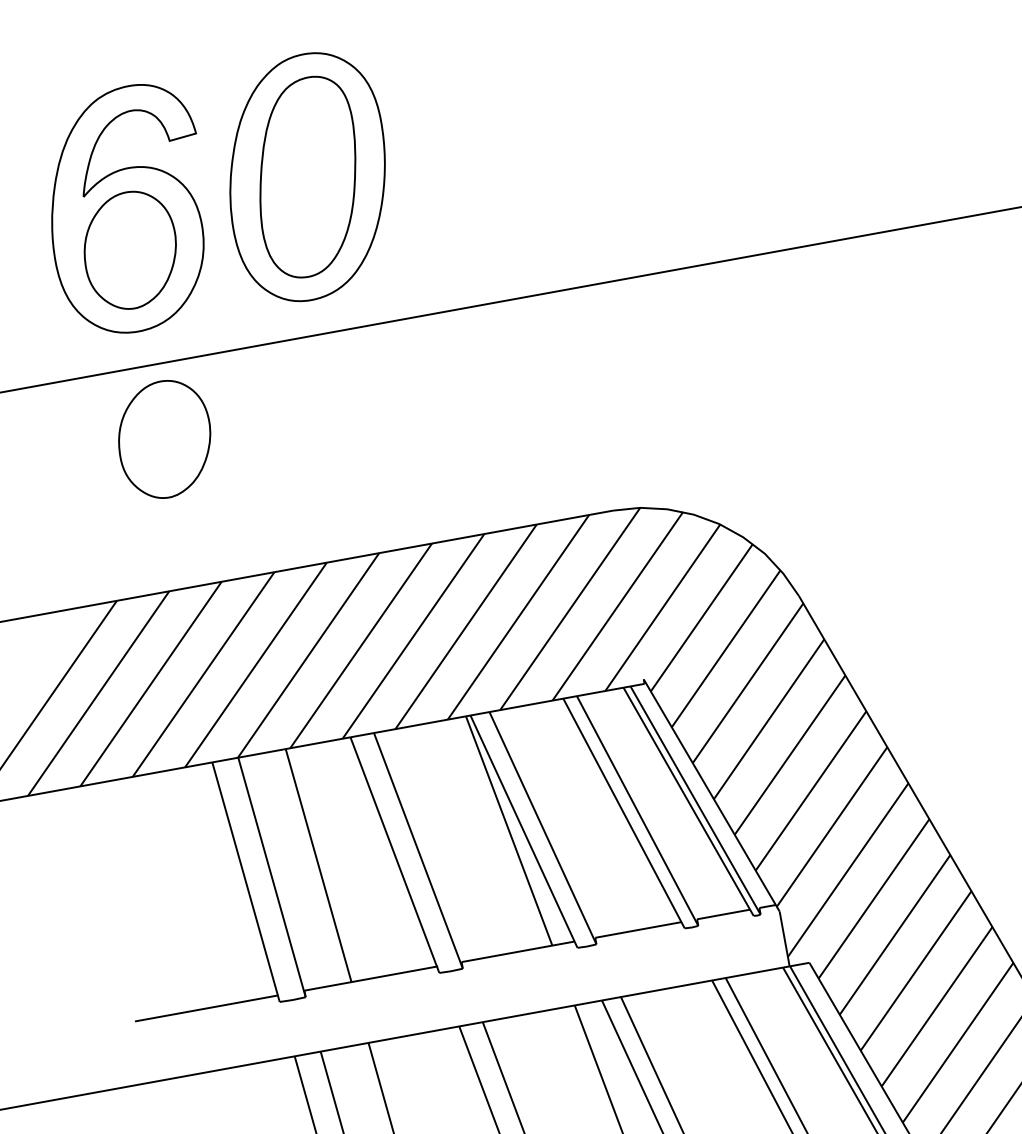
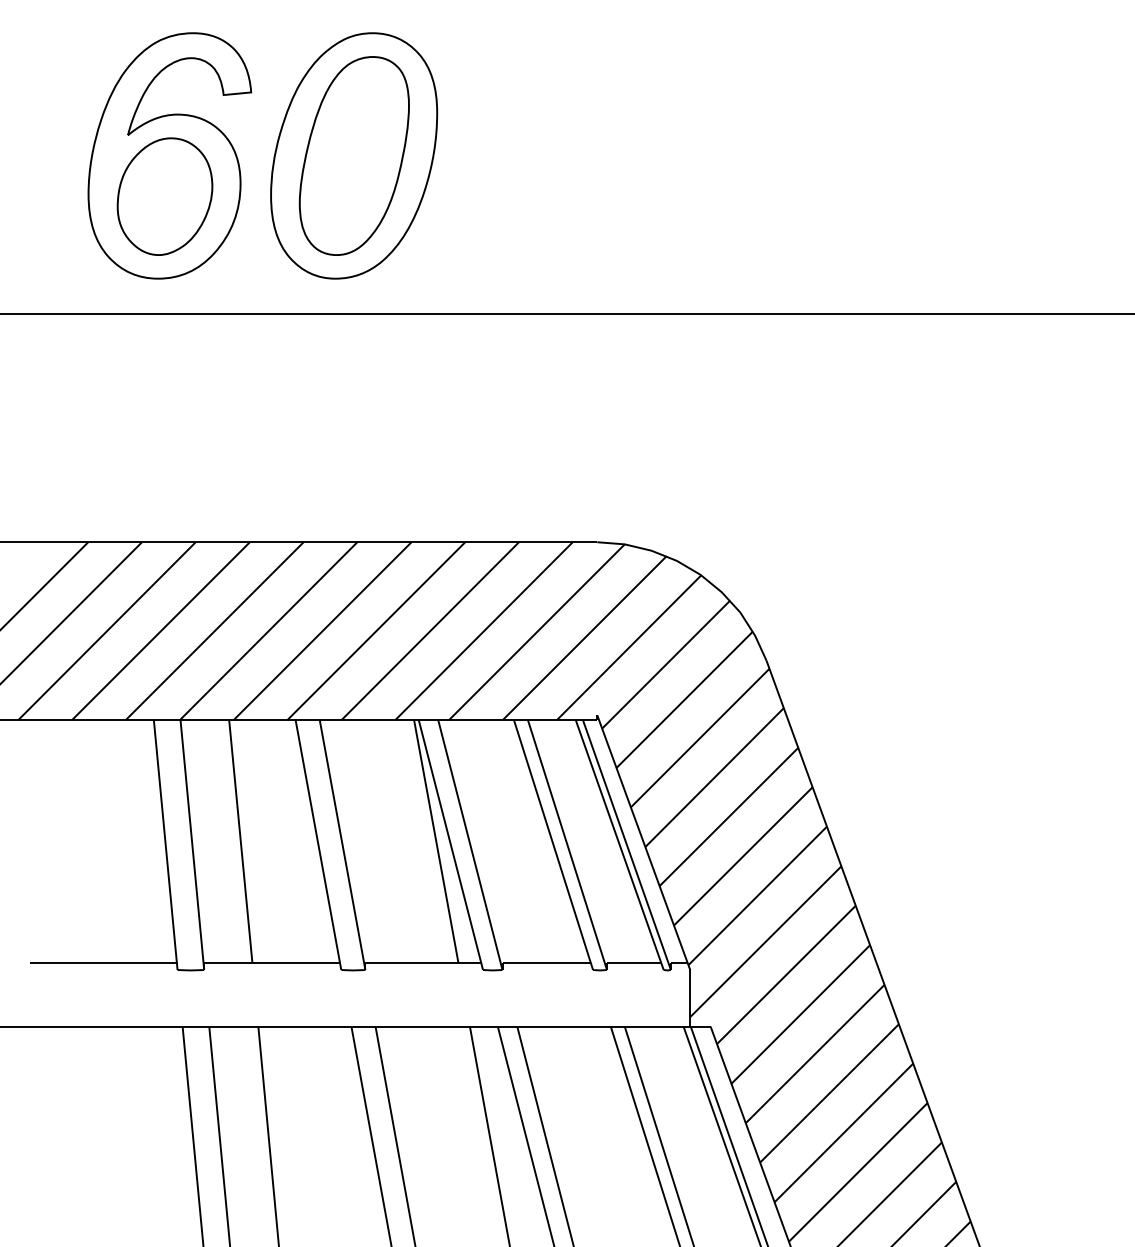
part: (164, 439) -> (164, 390), removed

